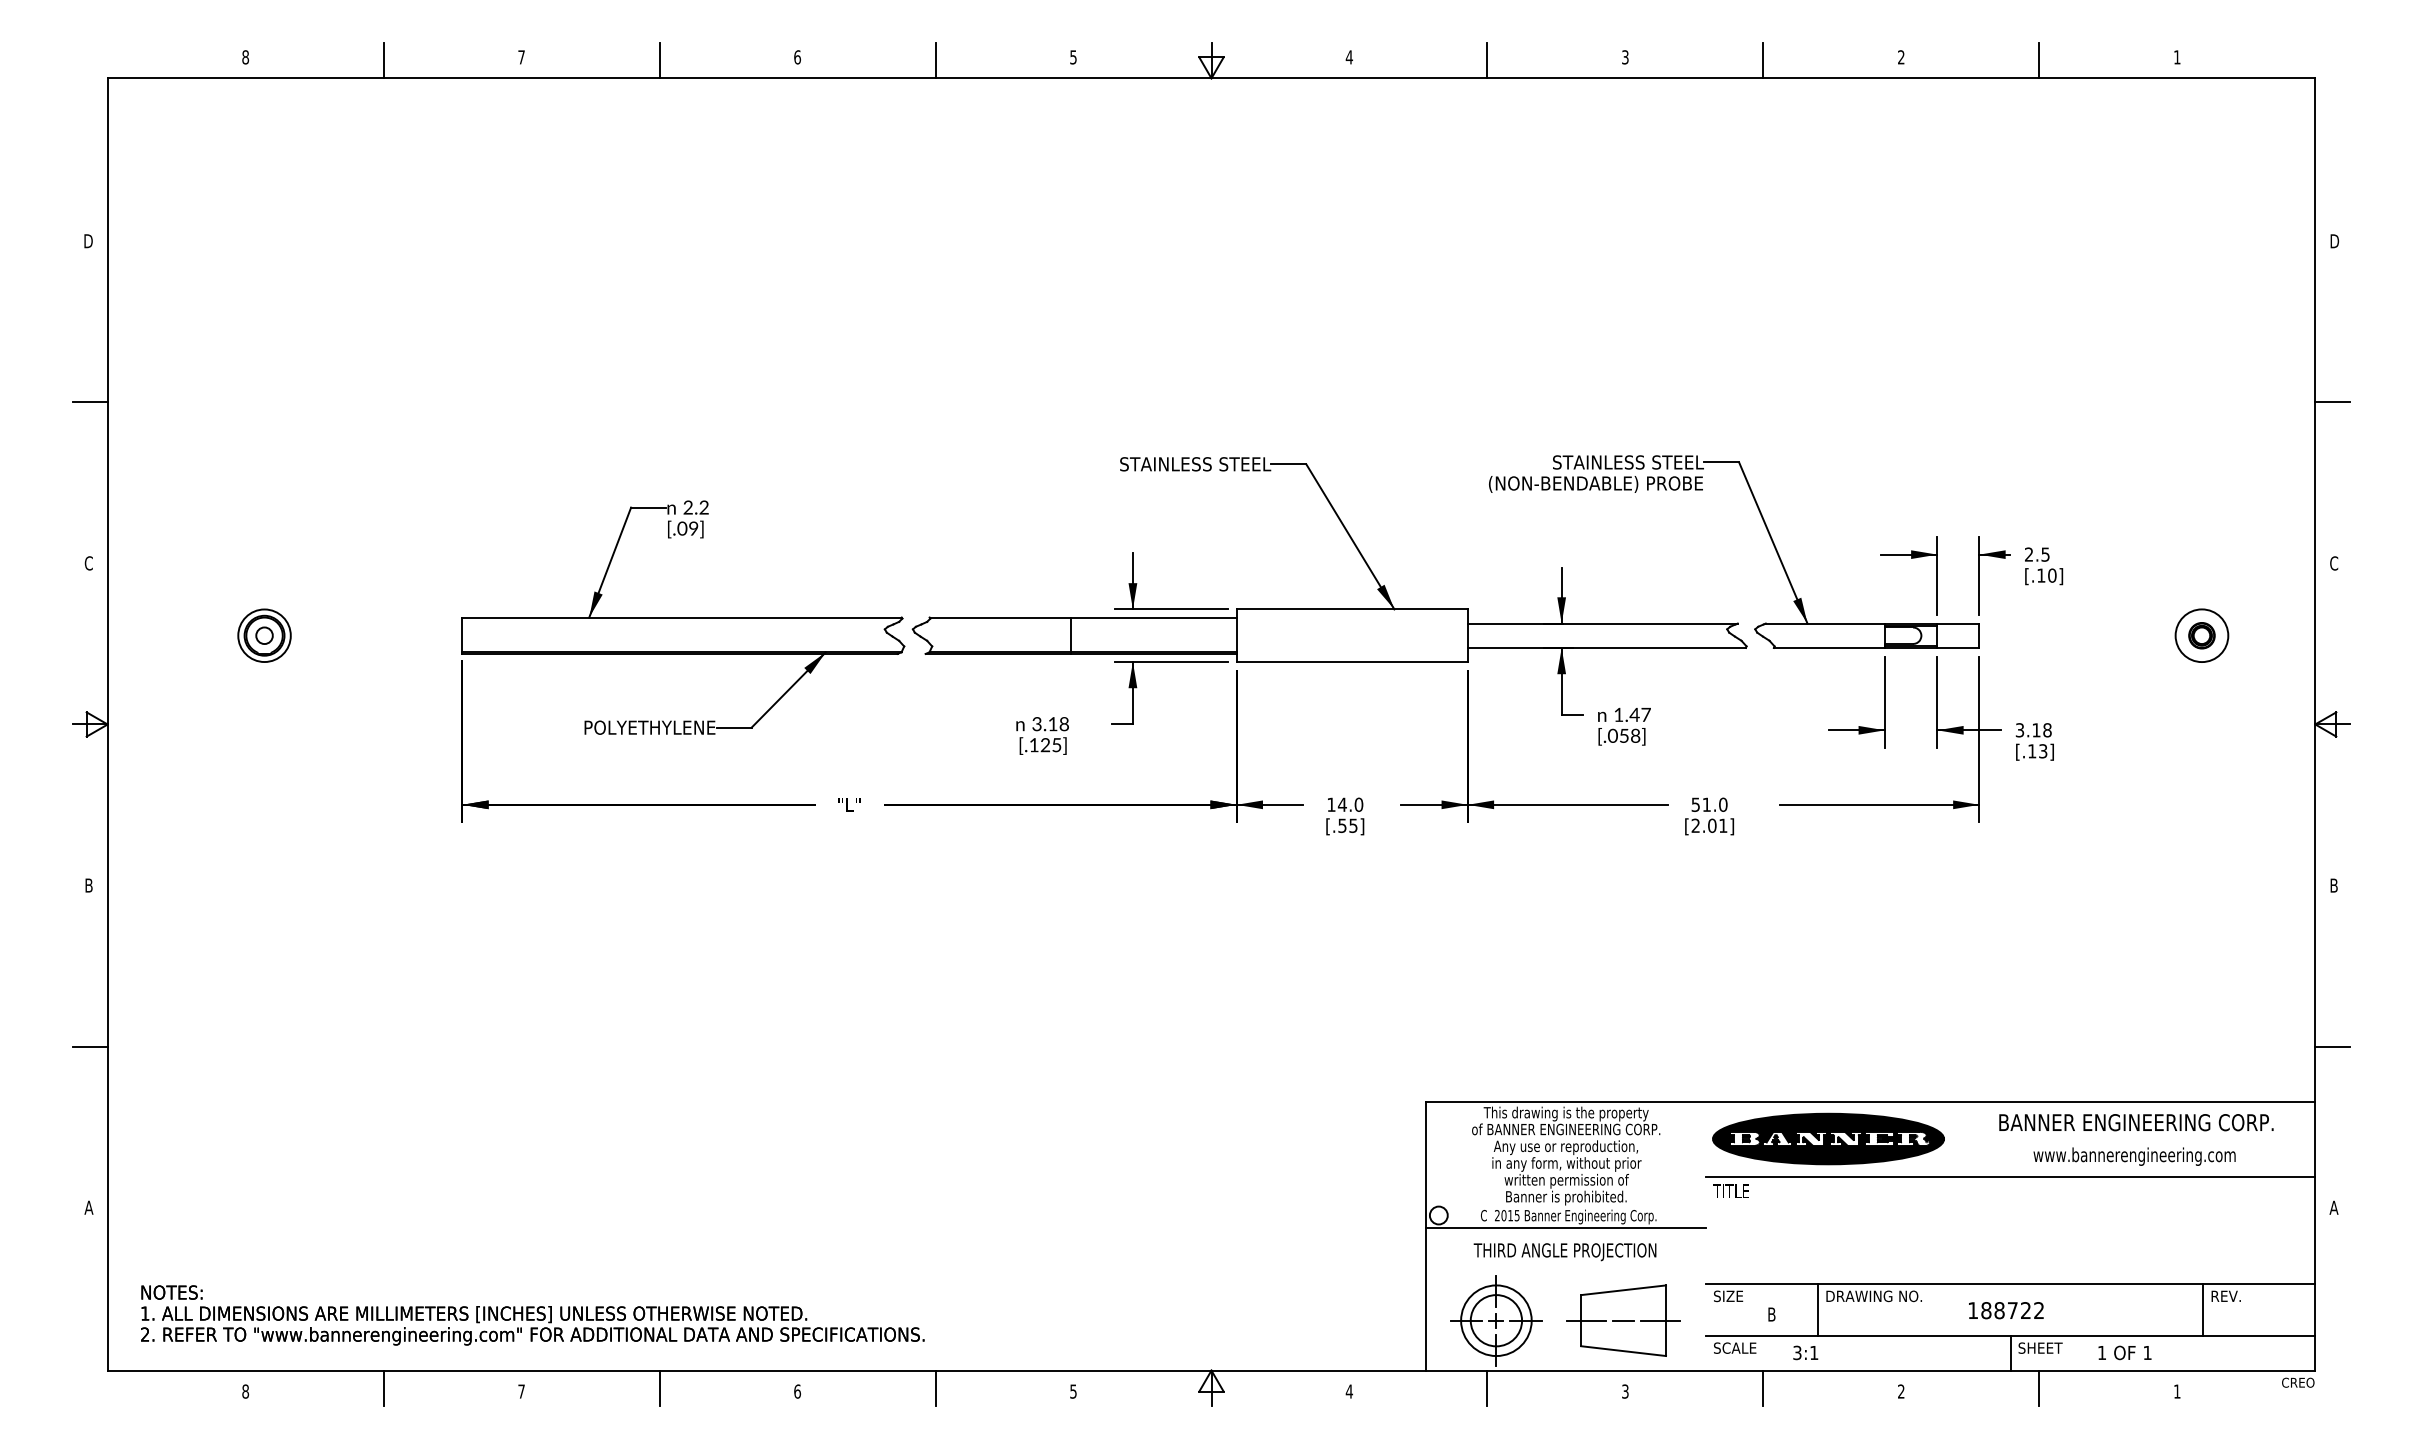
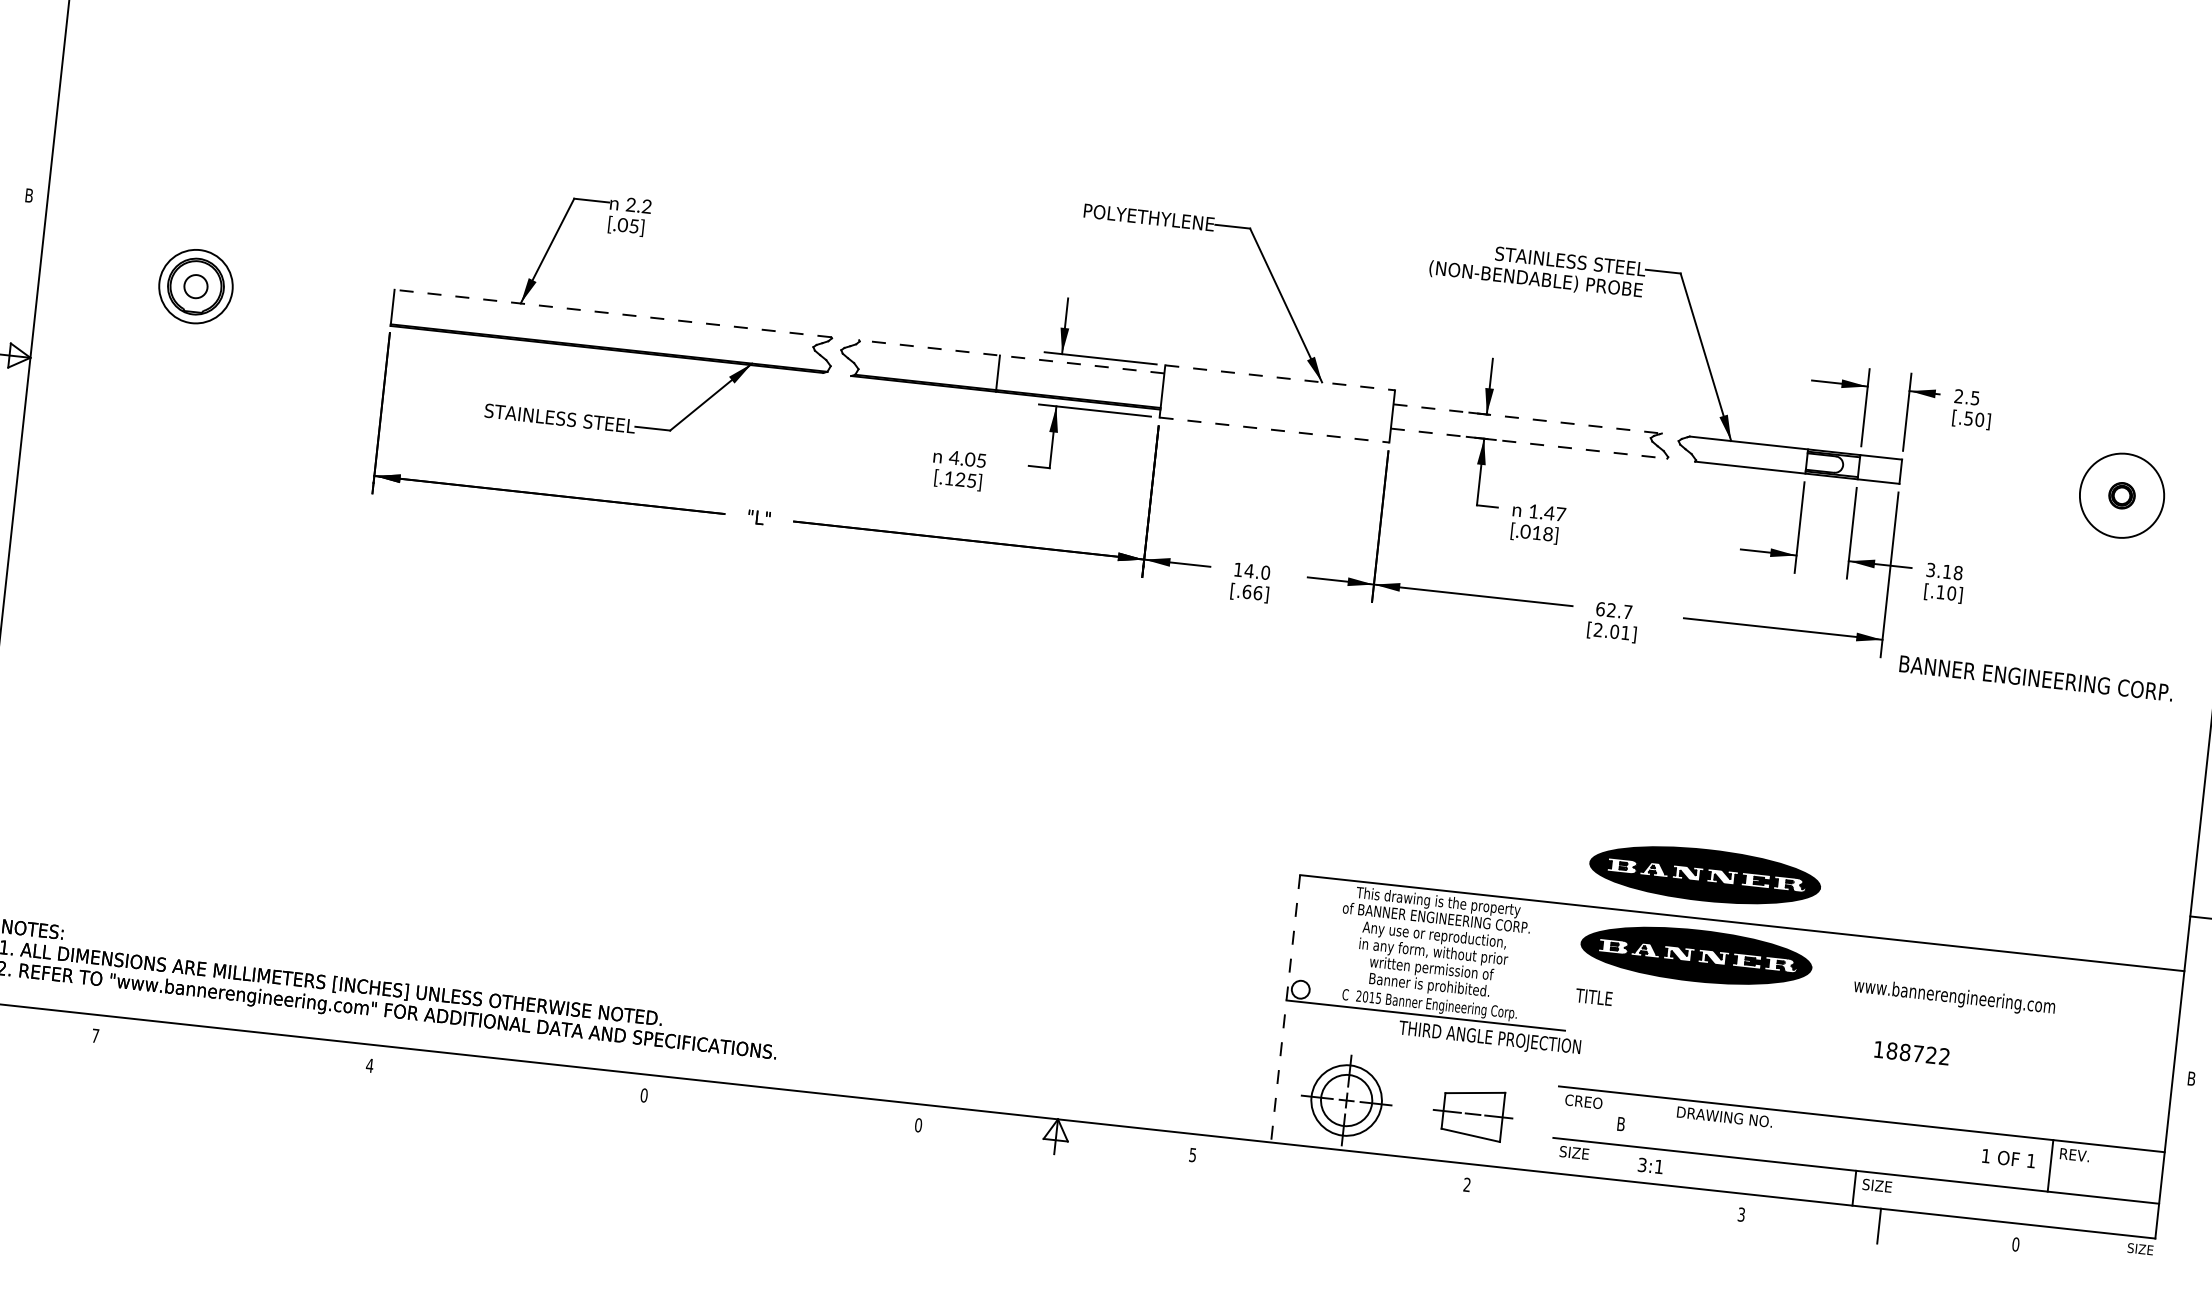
line: (89, 402) -> (47, 35), removed
text: (1195, 464) -> (1139, 216), STAINLESS STEEL -> POLYETHYLENE
text: (693, 528) -> (633, 226), [.09] -> [.05]
text: (88, 563) -> (28, 195), C -> B
text: (2041, 575) -> (1969, 418), [.10] -> [.50]
line: (1352, 609) -> (1280, 377), solid -> dashed
line: (682, 617) -> (613, 313), solid -> dashed
line: (1083, 617) -> (1012, 356), solid -> dashed
line: (1602, 623) -> (1527, 418), solid -> dashed
part: (264, 635) -> (195, 286), size x1.4
circle: (2201, 635) -> (2121, 495), size x1.6
line: (1607, 647) -> (1529, 443), solid -> dashed
line: (1352, 661) -> (1274, 429), solid -> dashed
text: (1049, 724) -> (966, 459), 3.18 -> 4.05
text: (640, 727) -> (559, 418), POLYETHYLENE -> STAINLESS STEEL
text: (1624, 735) -> (1537, 532), [.058] -> [.018]
text: (2043, 751) -> (1952, 593), [.13] -> [.10]
text: (1709, 804) -> (1614, 610), 51.0 -> 62.7
text: (1347, 825) -> (1252, 592), [.55] -> [.66]
part: (1828, 1057) -> (1705, 874), added
text: (2136, 1122) -> (2036, 678), moved
text: (2134, 1156) -> (1954, 997), moved
line: (2010, 1177) -> (1873, 1013), removed
text: (2333, 1207) -> (2191, 1078), A -> B
line: (1425, 1236) -> (1285, 1009), solid -> dashed
text: (1564, 1252) -> (1489, 1039), moved
text: (1731, 1296) -> (1582, 1101), SIZE -> CREO
line: (1818, 1309) -> (1668, 1124), removed
text: (2006, 1310) -> (1912, 1053), moved
part: (1623, 1320) -> (1473, 1114), size x0.7
text: (1739, 1347) -> (1585, 1153), SCALE -> SIZE
text: (2045, 1347) -> (1889, 1186), SHEET -> SIZE
text: (2124, 1352) -> (2008, 1158), moved
text: (2298, 1382) -> (2137, 1248), CREO -> SIZE
line: (383, 1387) -> (233, 1046), removed
line: (659, 1387) -> (507, 1076), removed
line: (935, 1387) -> (781, 1106), removed
line: (1487, 1387) -> (1330, 1165), removed
line: (1763, 1387) -> (1604, 1195), removed
text: (245, 1391) -> (95, 1035), 8 -> 7
text: (521, 1391) -> (369, 1065), 7 -> 4
text: (797, 1391) -> (644, 1095), 6 -> 0
text: (1073, 1391) -> (918, 1125), 5 -> 0
text: (1349, 1391) -> (1192, 1155), 4 -> 5
text: (1625, 1391) -> (1467, 1184), 3 -> 2
text: (1901, 1391) -> (1741, 1214), 2 -> 3
text: (2176, 1391) -> (2015, 1244), 1 -> 0

